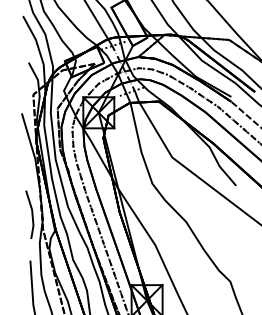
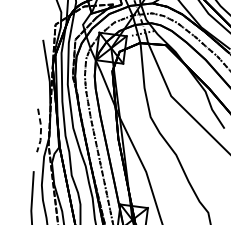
line: (32, 214) -> (40, 130), solid -> dashed

